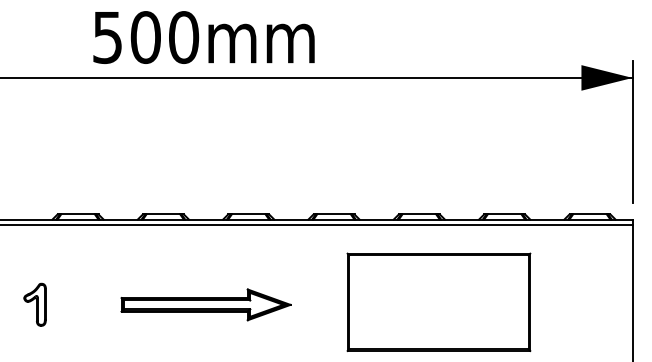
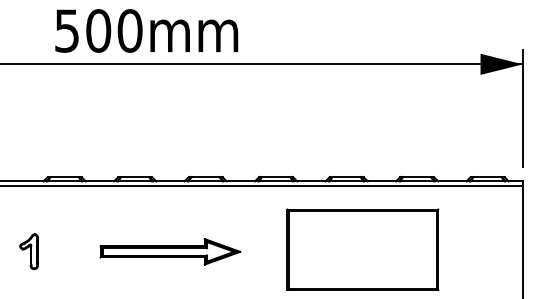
text: (203, 36) -> (146, 30), moved

